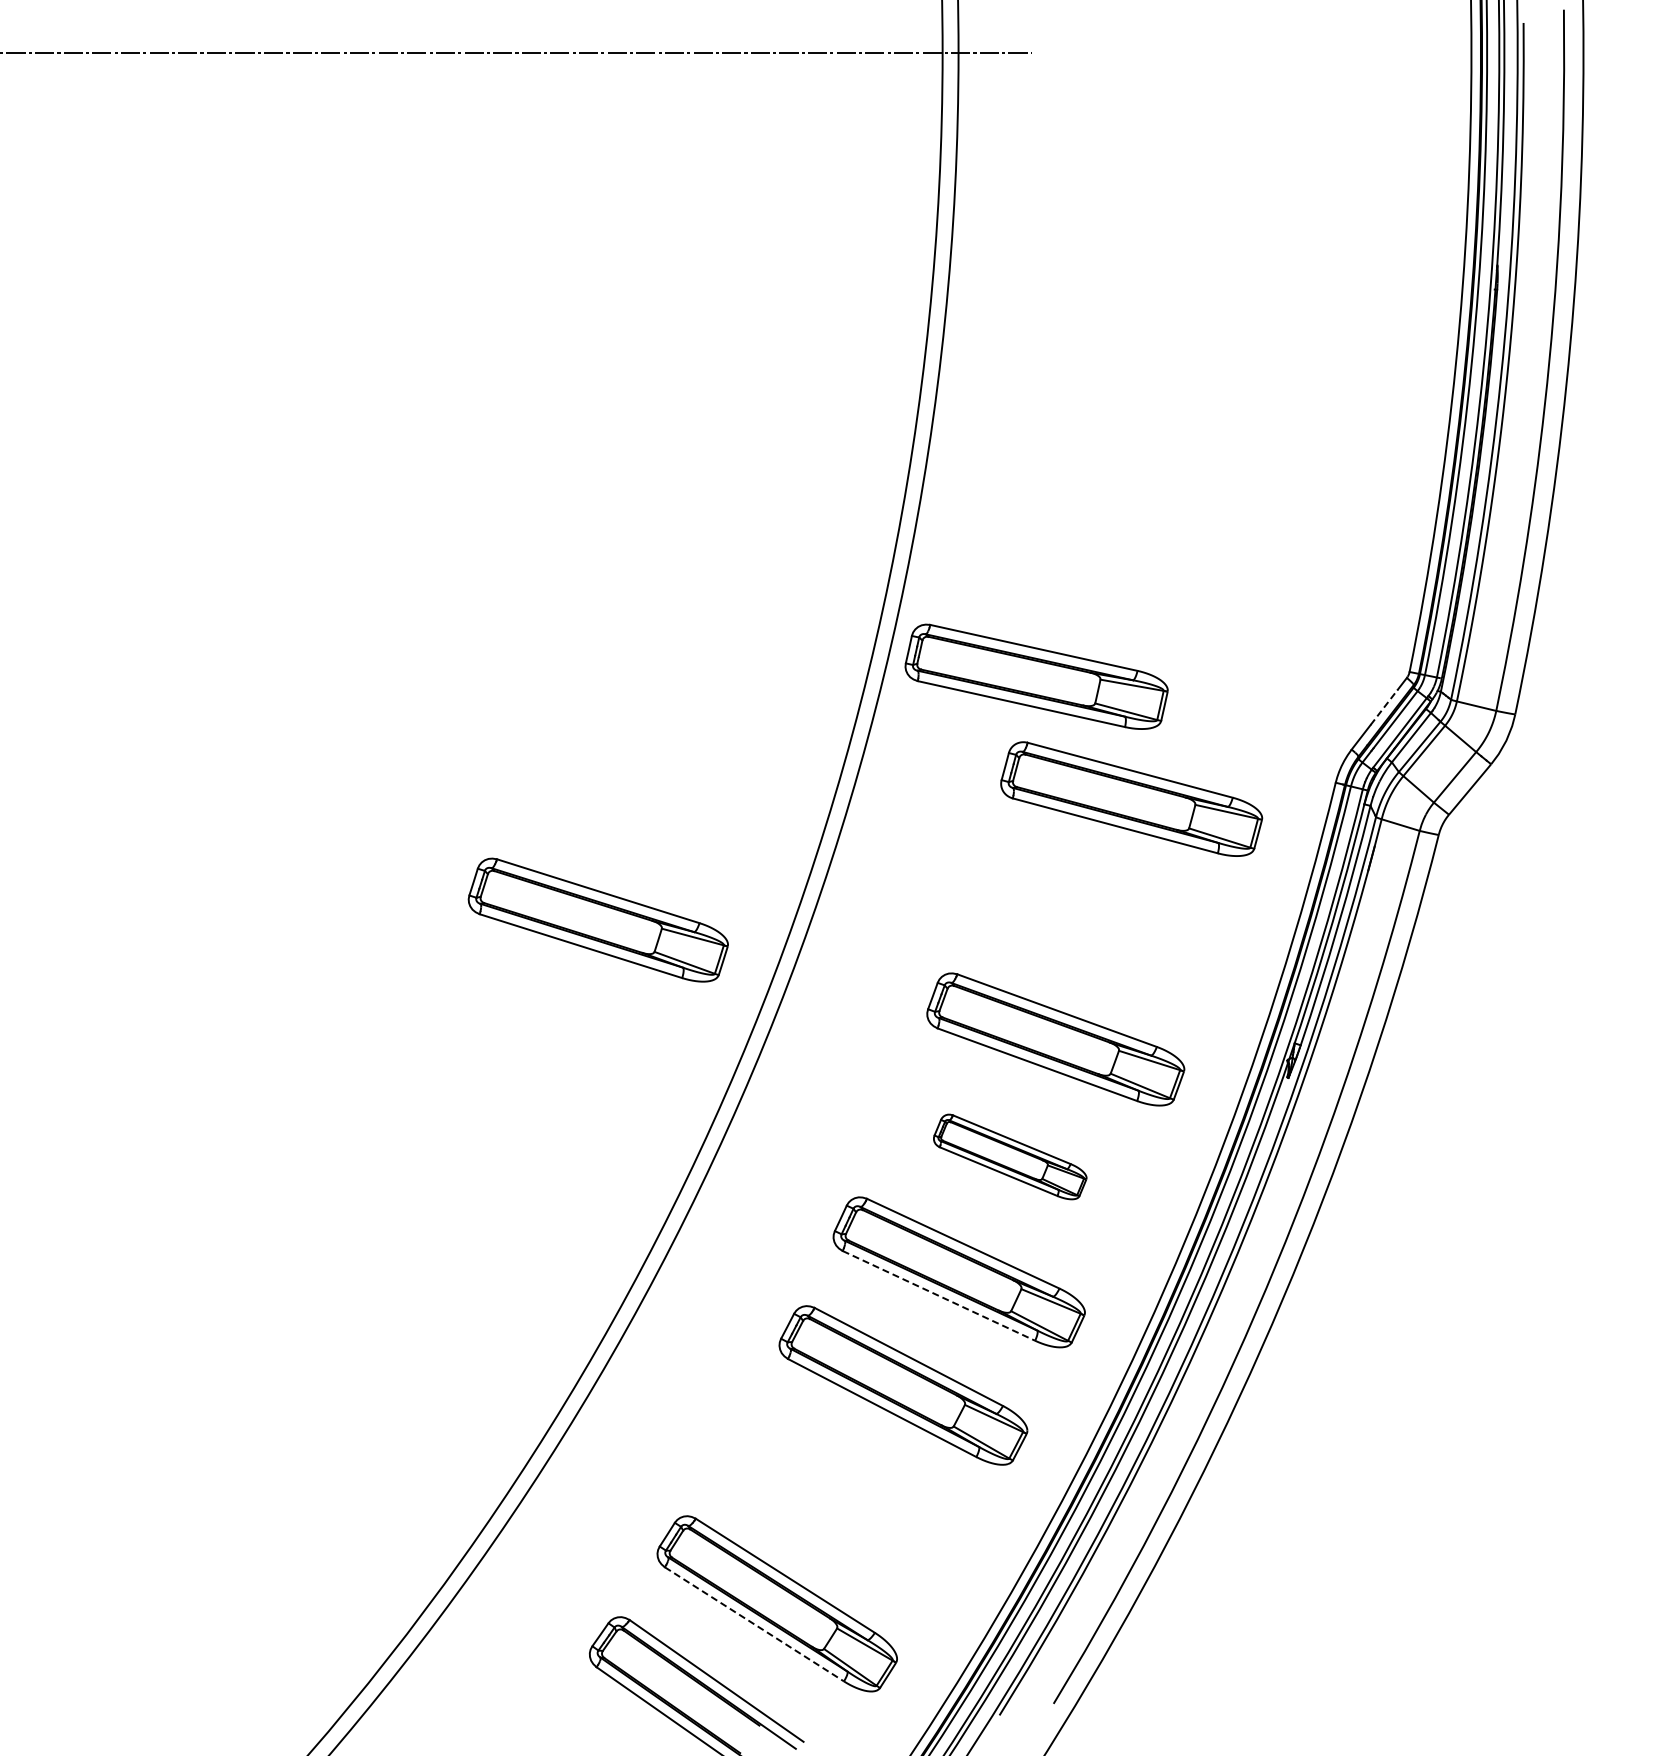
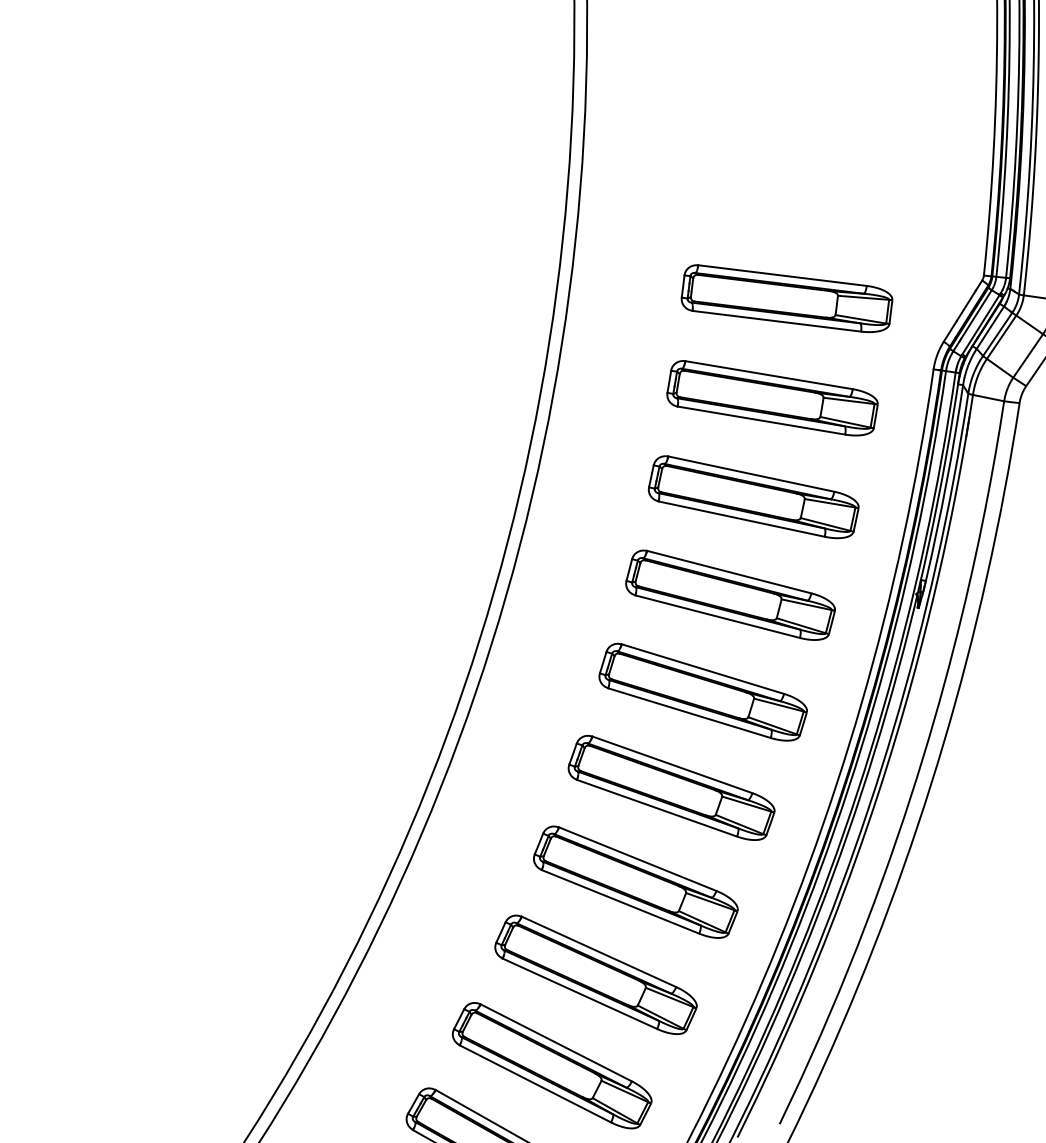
part: (1036, 676) -> (786, 298), moved
line: (1384, 707) -> (966, 305), dashed -> solid
part: (597, 919) -> (752, 496), moved
part: (1010, 1156) -> (703, 691), size x1.67
line: (939, 1296) -> (657, 808), dashed -> solid
part: (842, 1495) -> (595, 974), added
line: (754, 1624) -> (535, 1083), dashed -> solid

